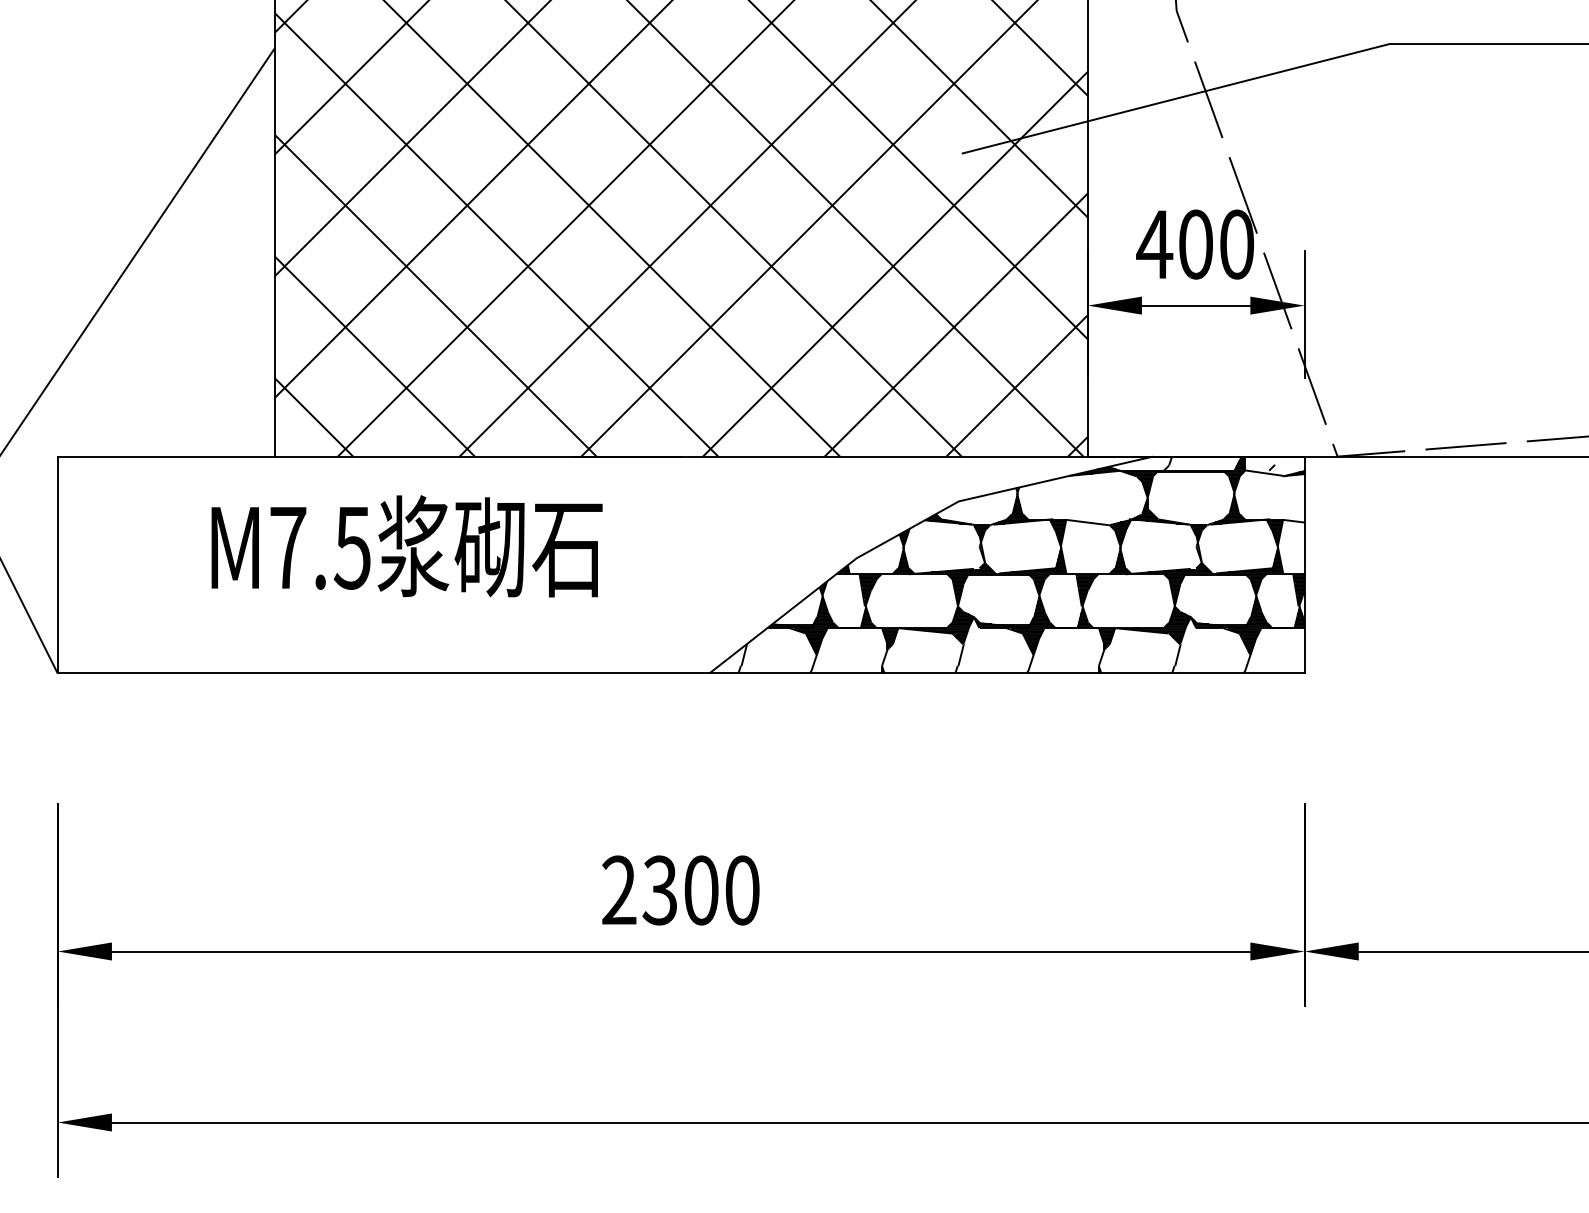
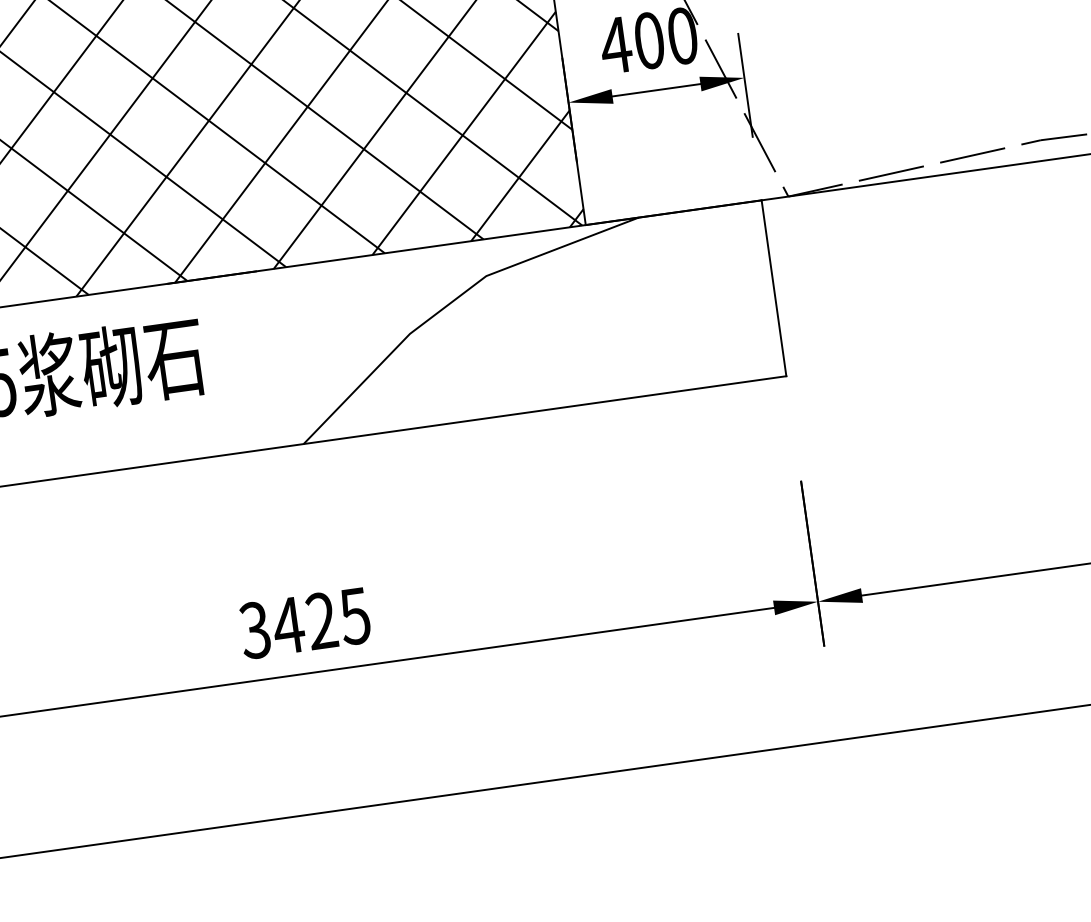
hatch: (1021, 564) -> (544, 320), removed
text: (680, 890) -> (304, 623), 2300 -> 3425

